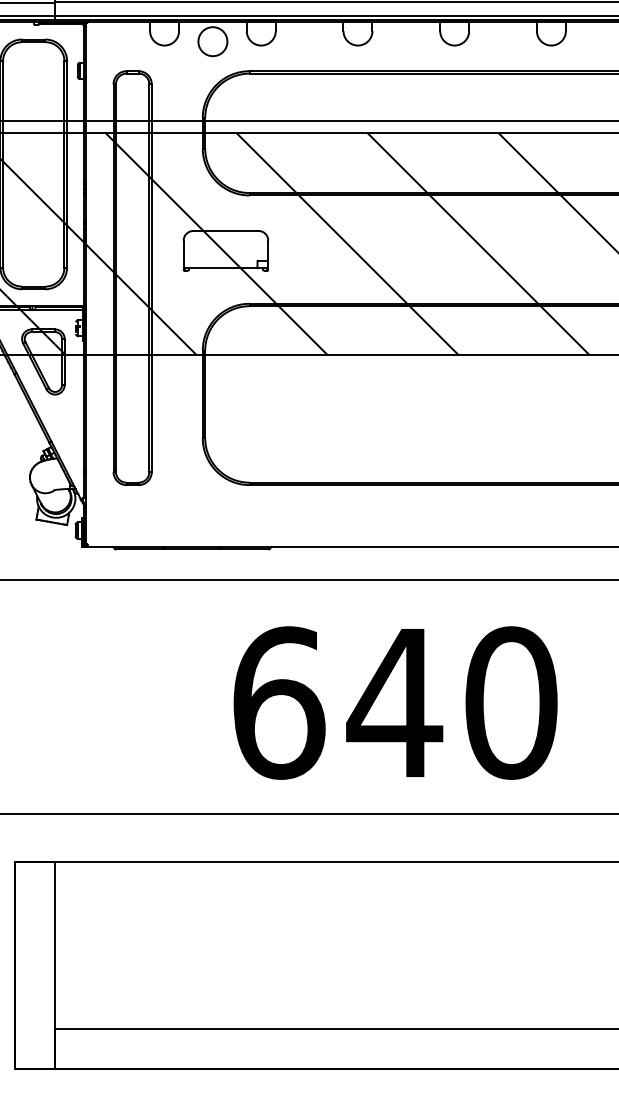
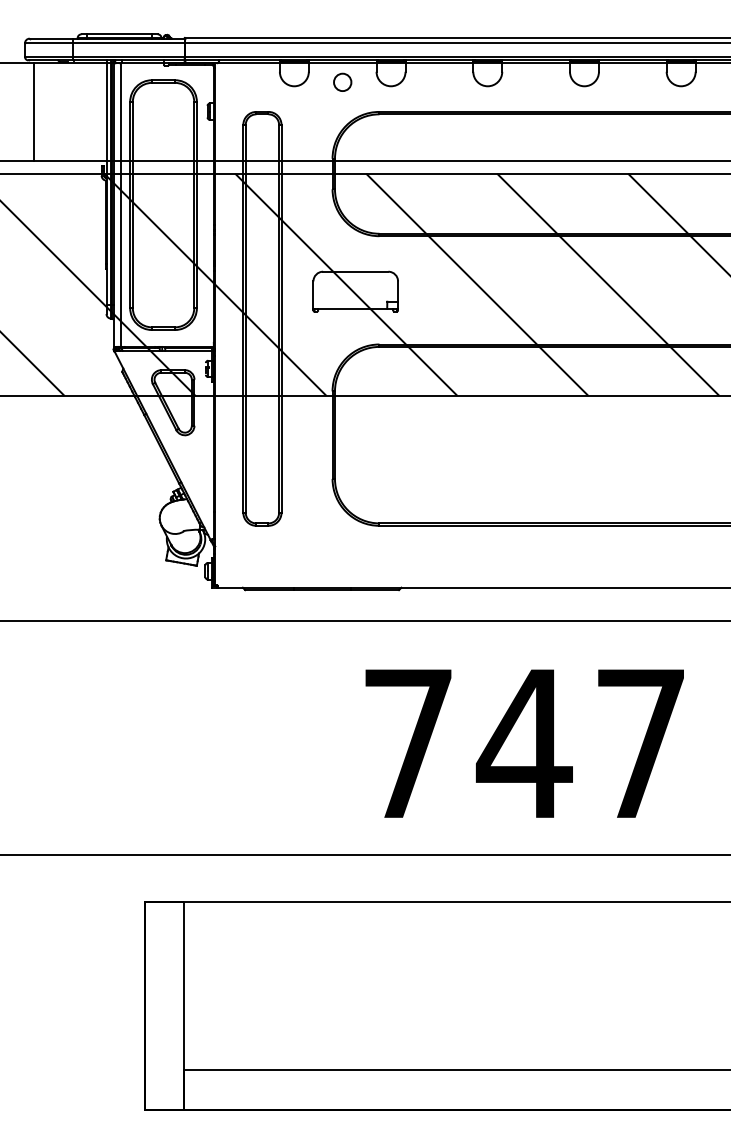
circle: (212, 40) -> (342, 81), size x0.6
text: (395, 702) -> (525, 743), 640 -> 747

